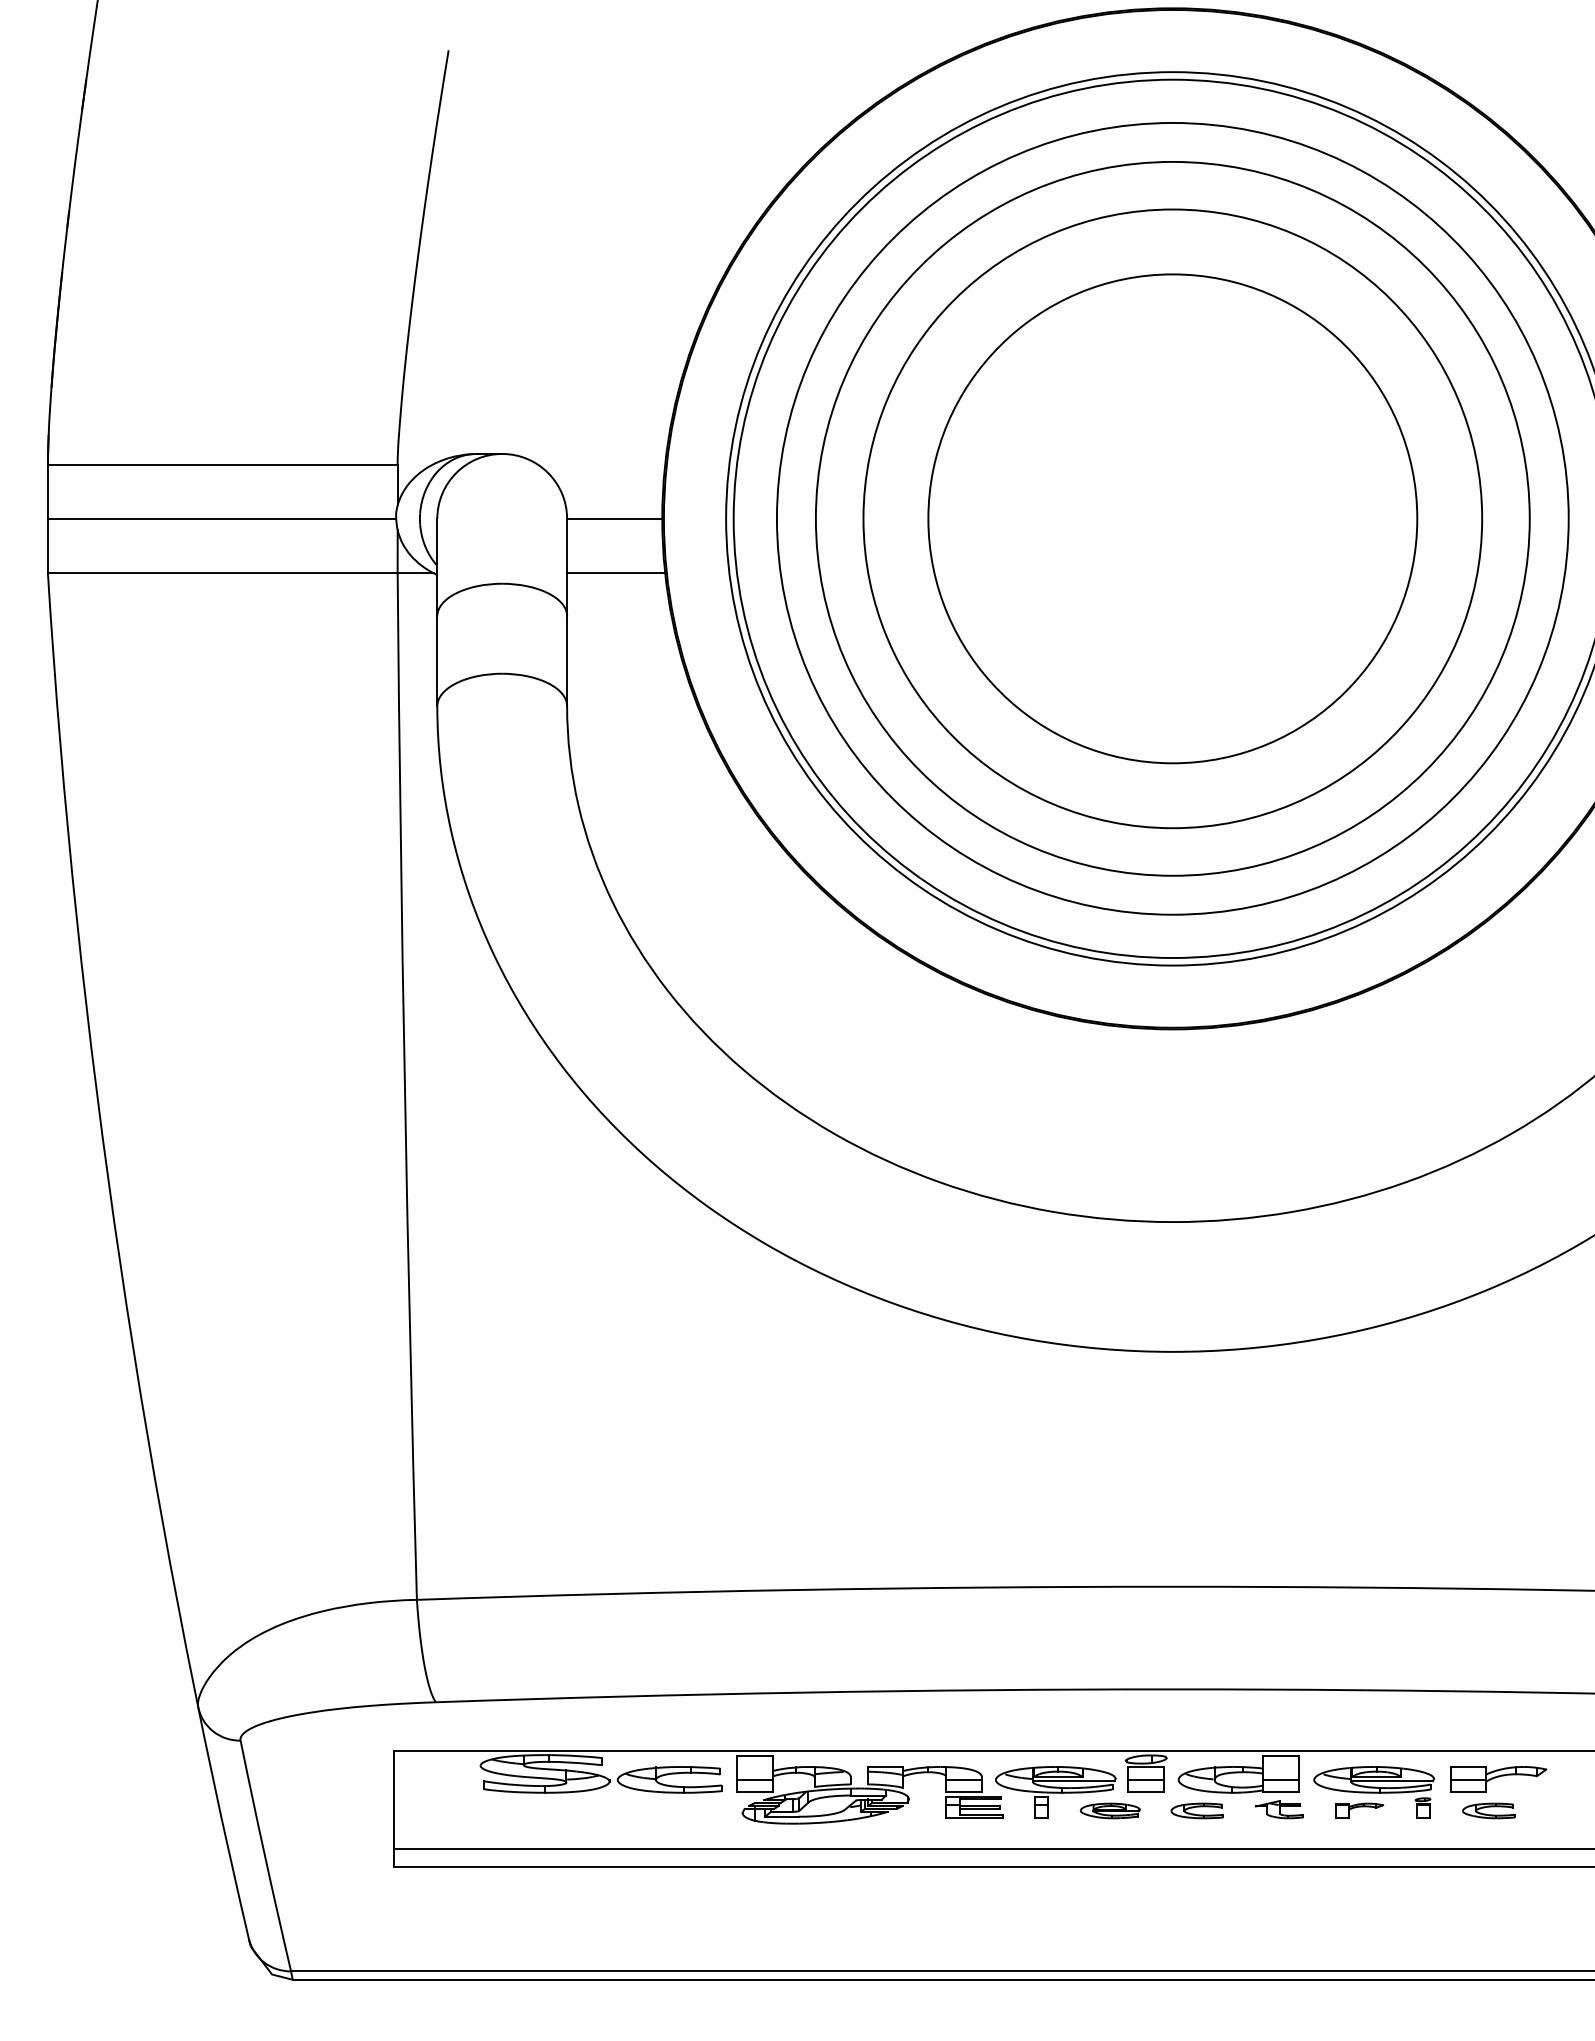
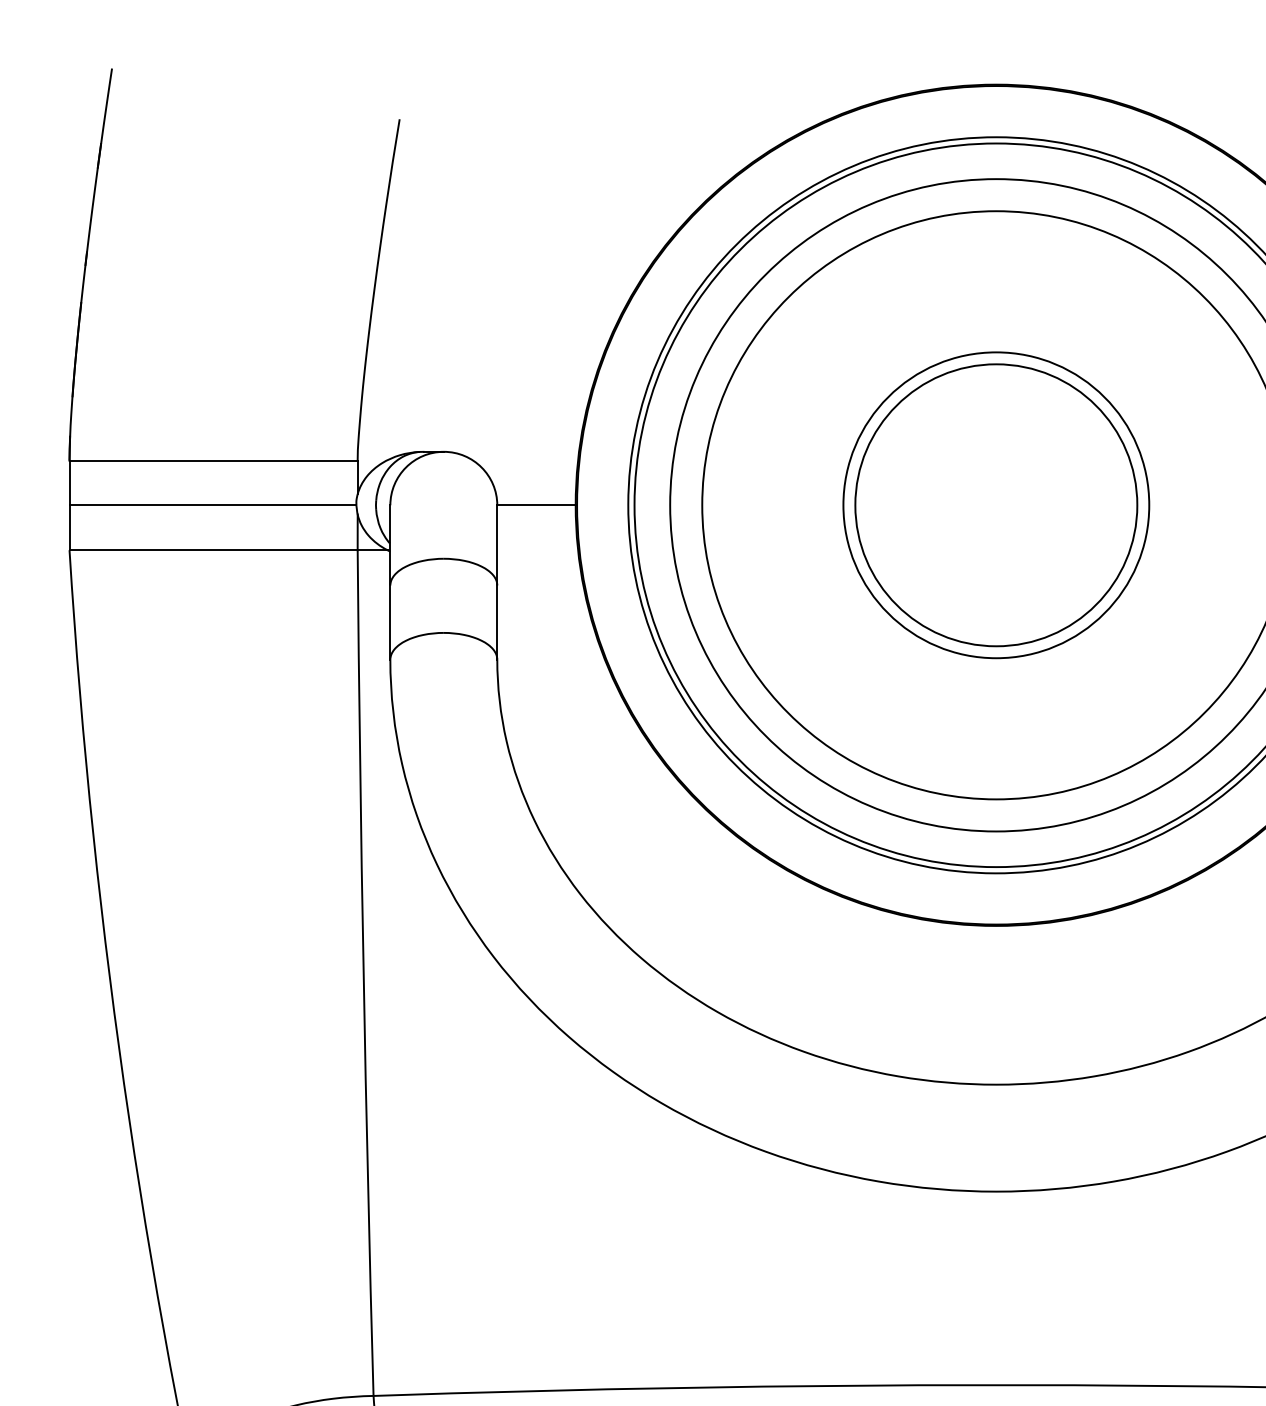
circle: (1172, 518) -> (996, 505), size x0.6
circle: (1172, 518) -> (996, 505), size x0.7
line: (616, 573) -> (537, 550), removed

